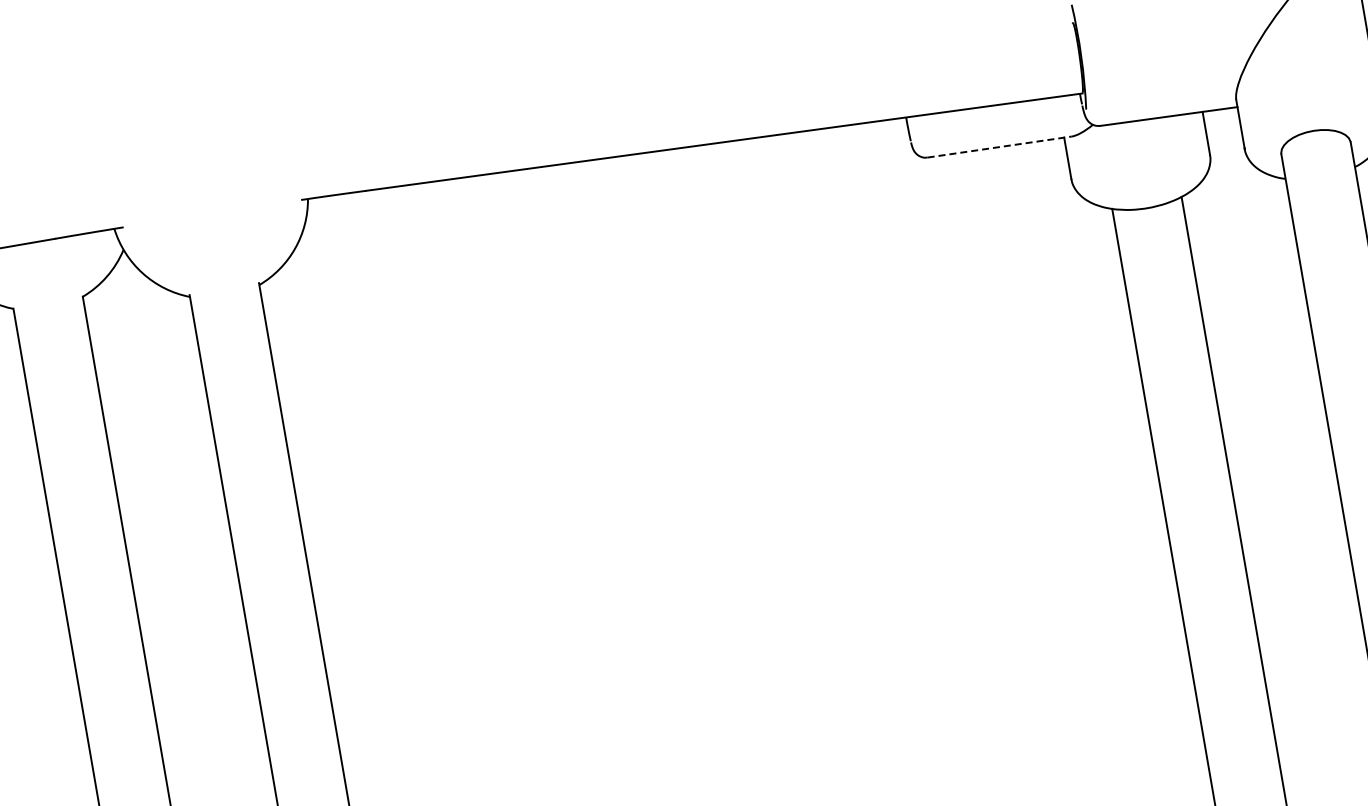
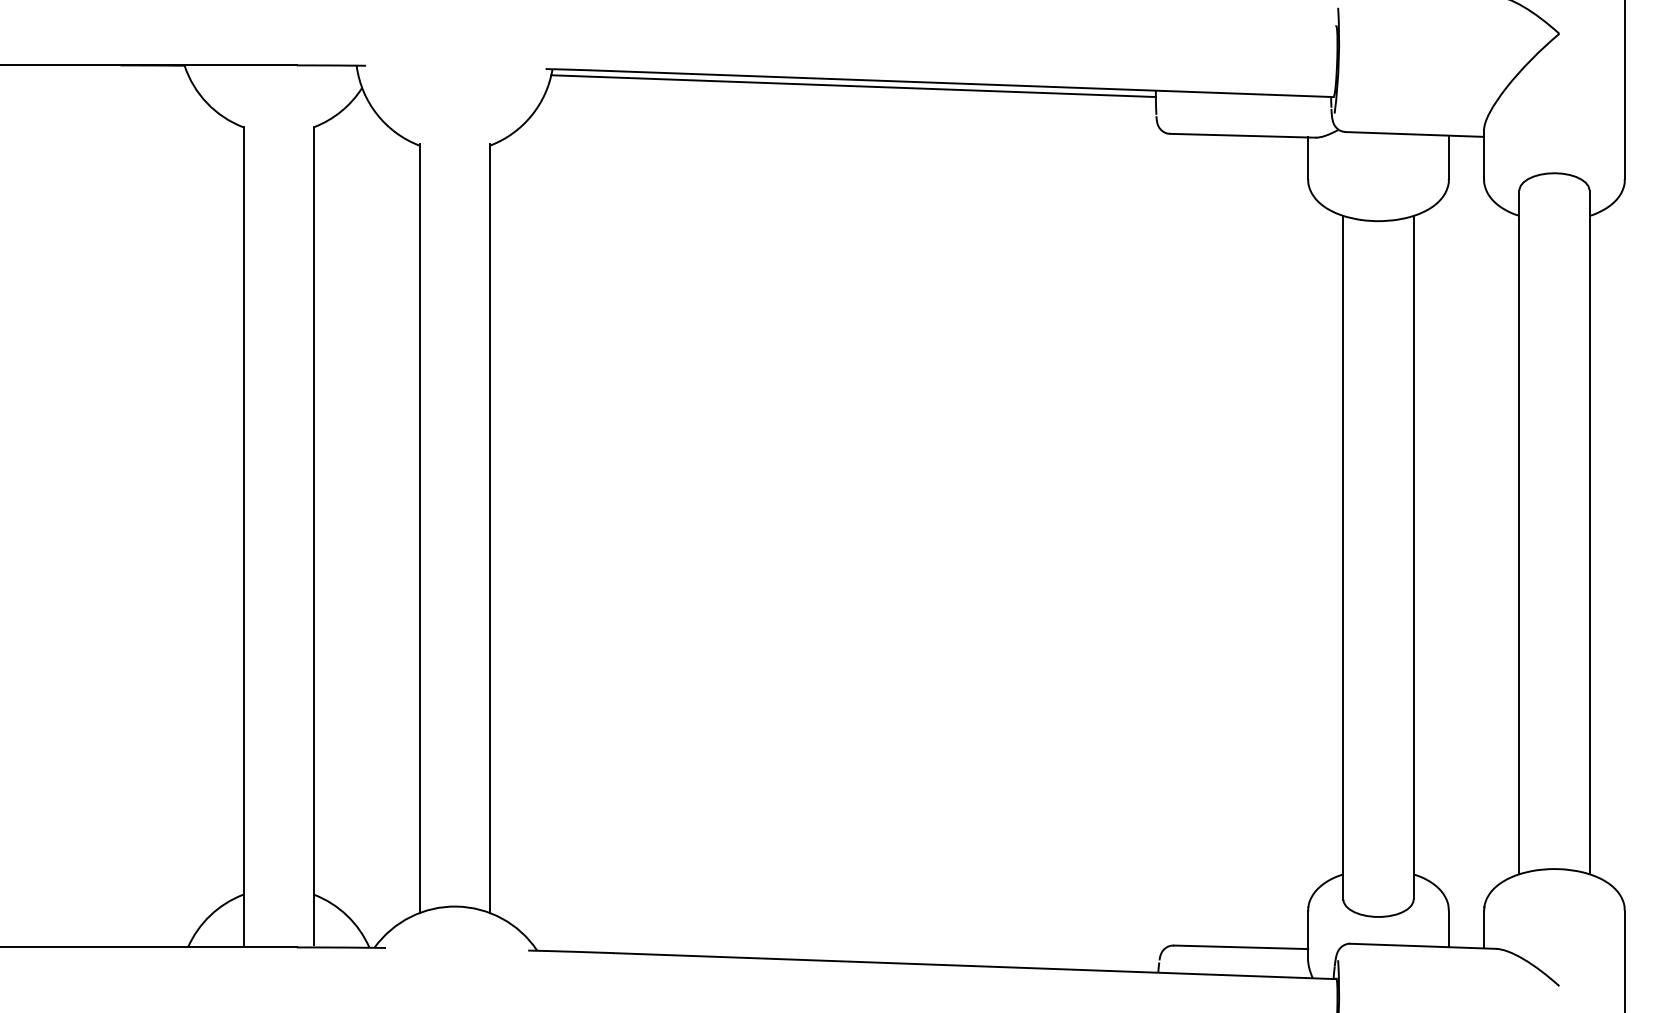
line: (1000, 146) -> (1243, 135), dashed -> solid
line: (607, 164) -> (853, 86), added

